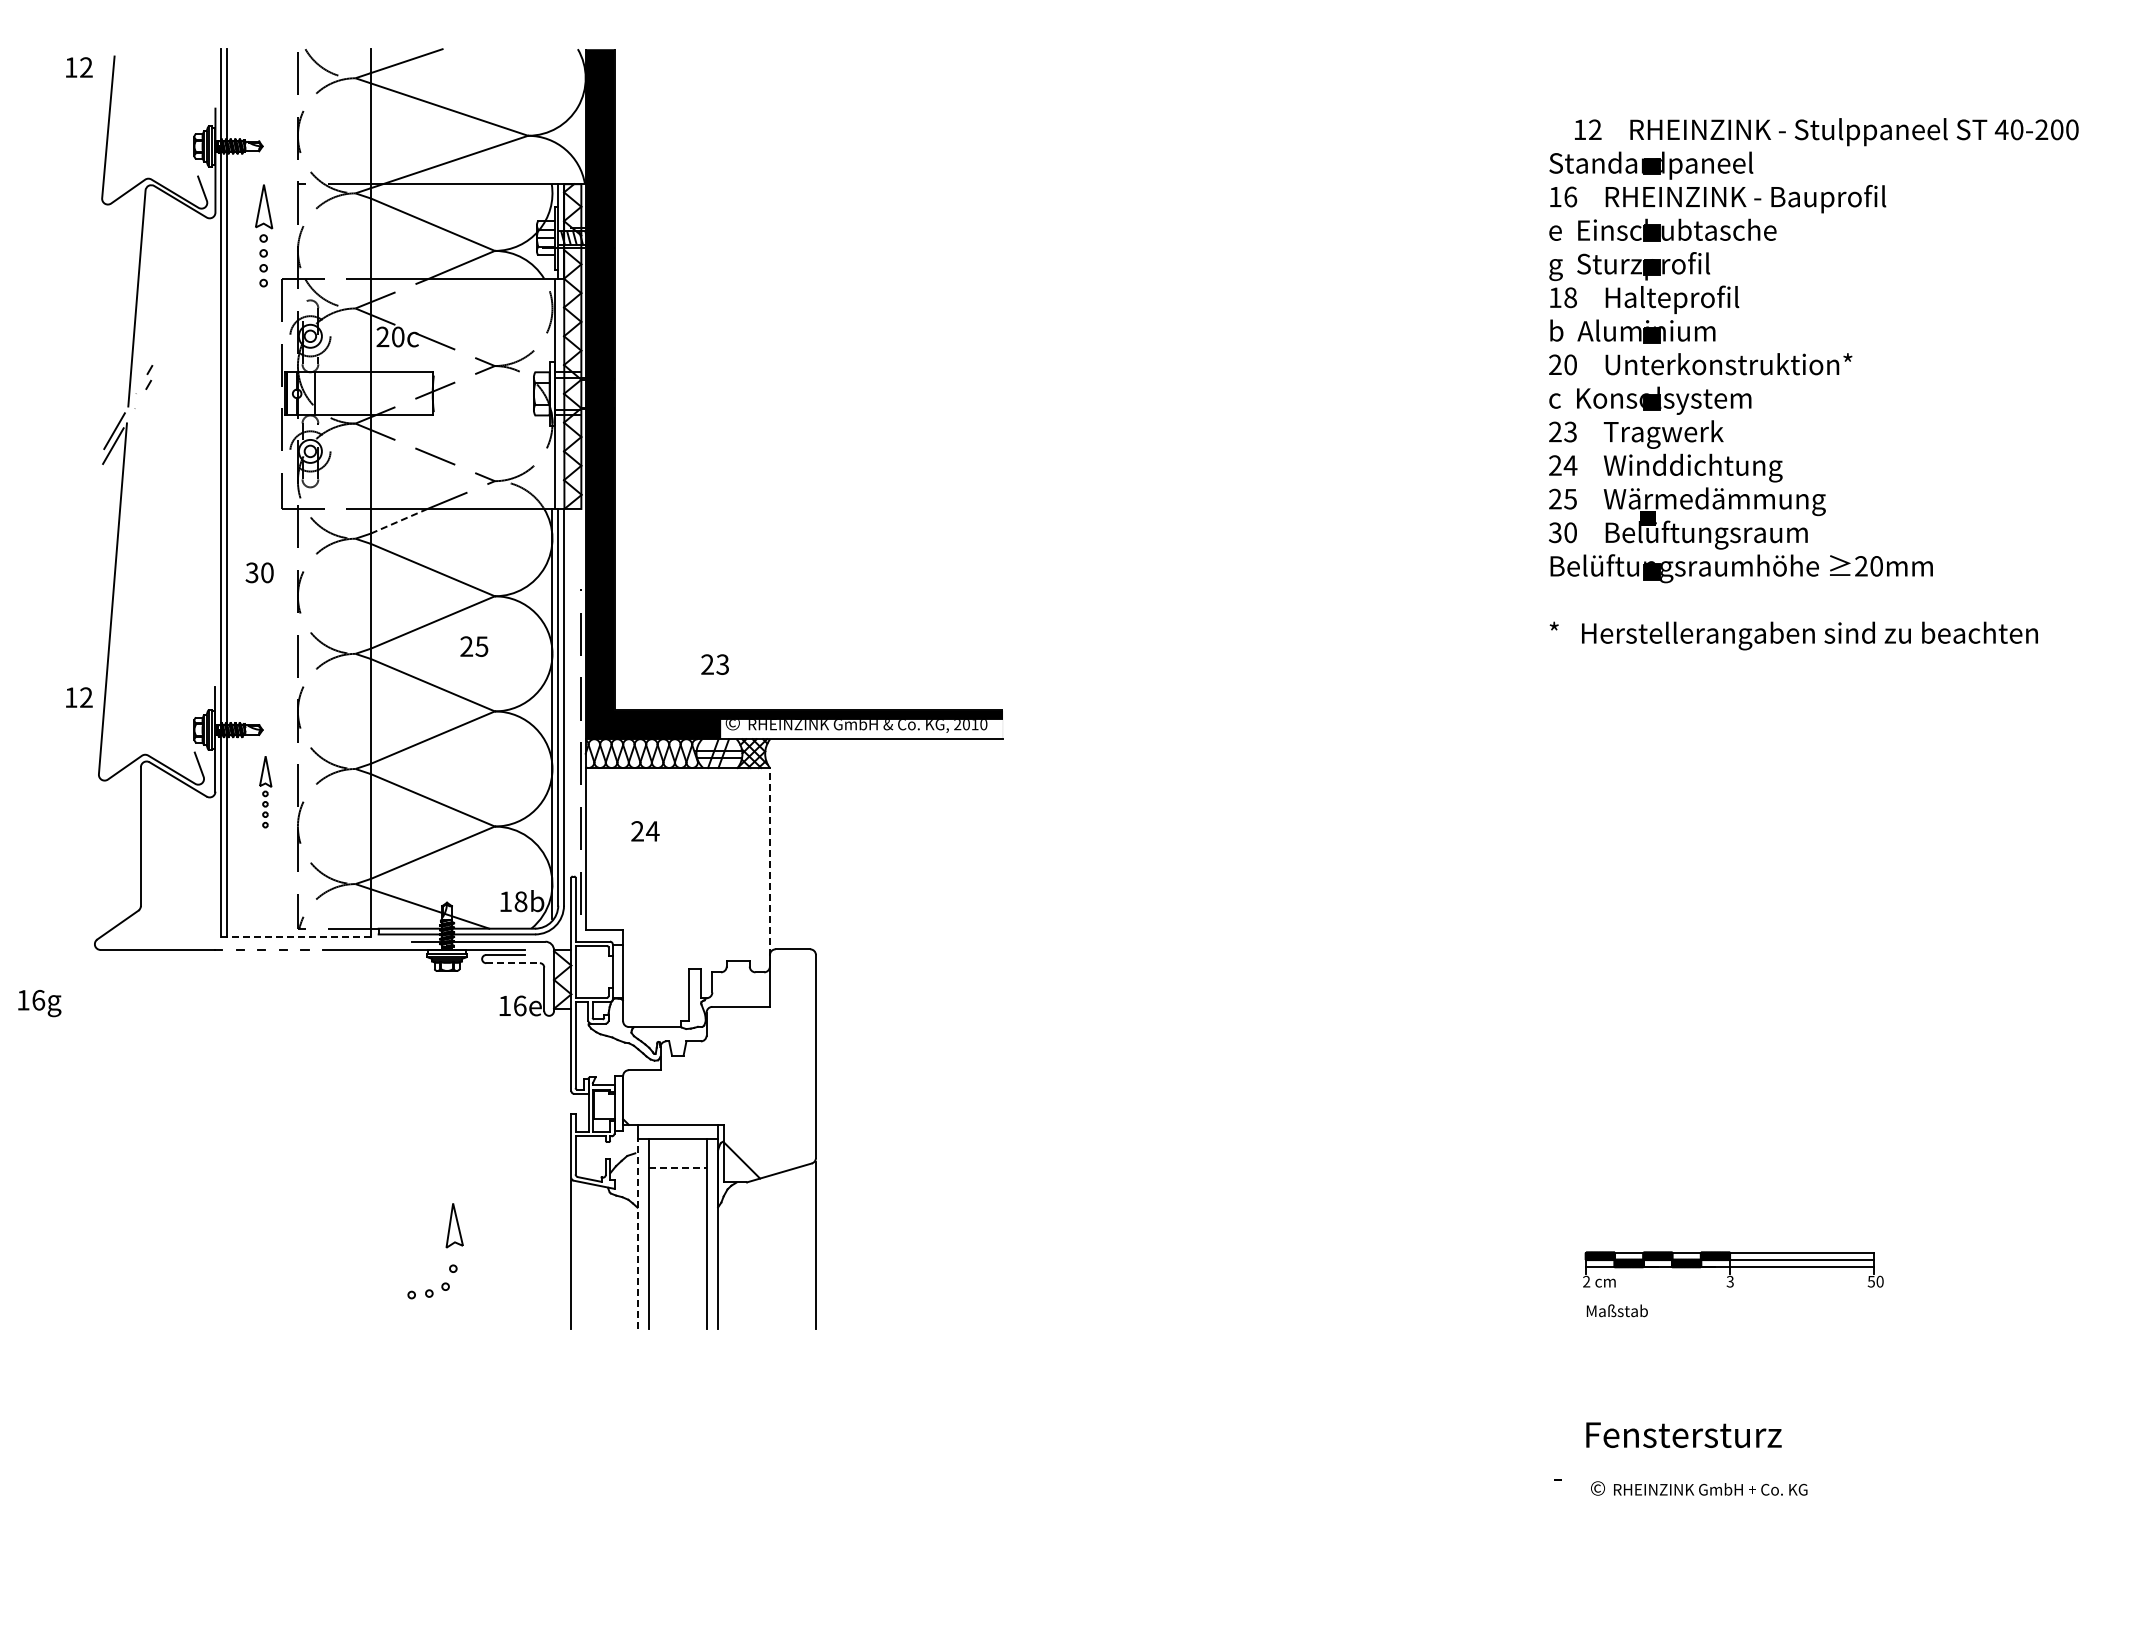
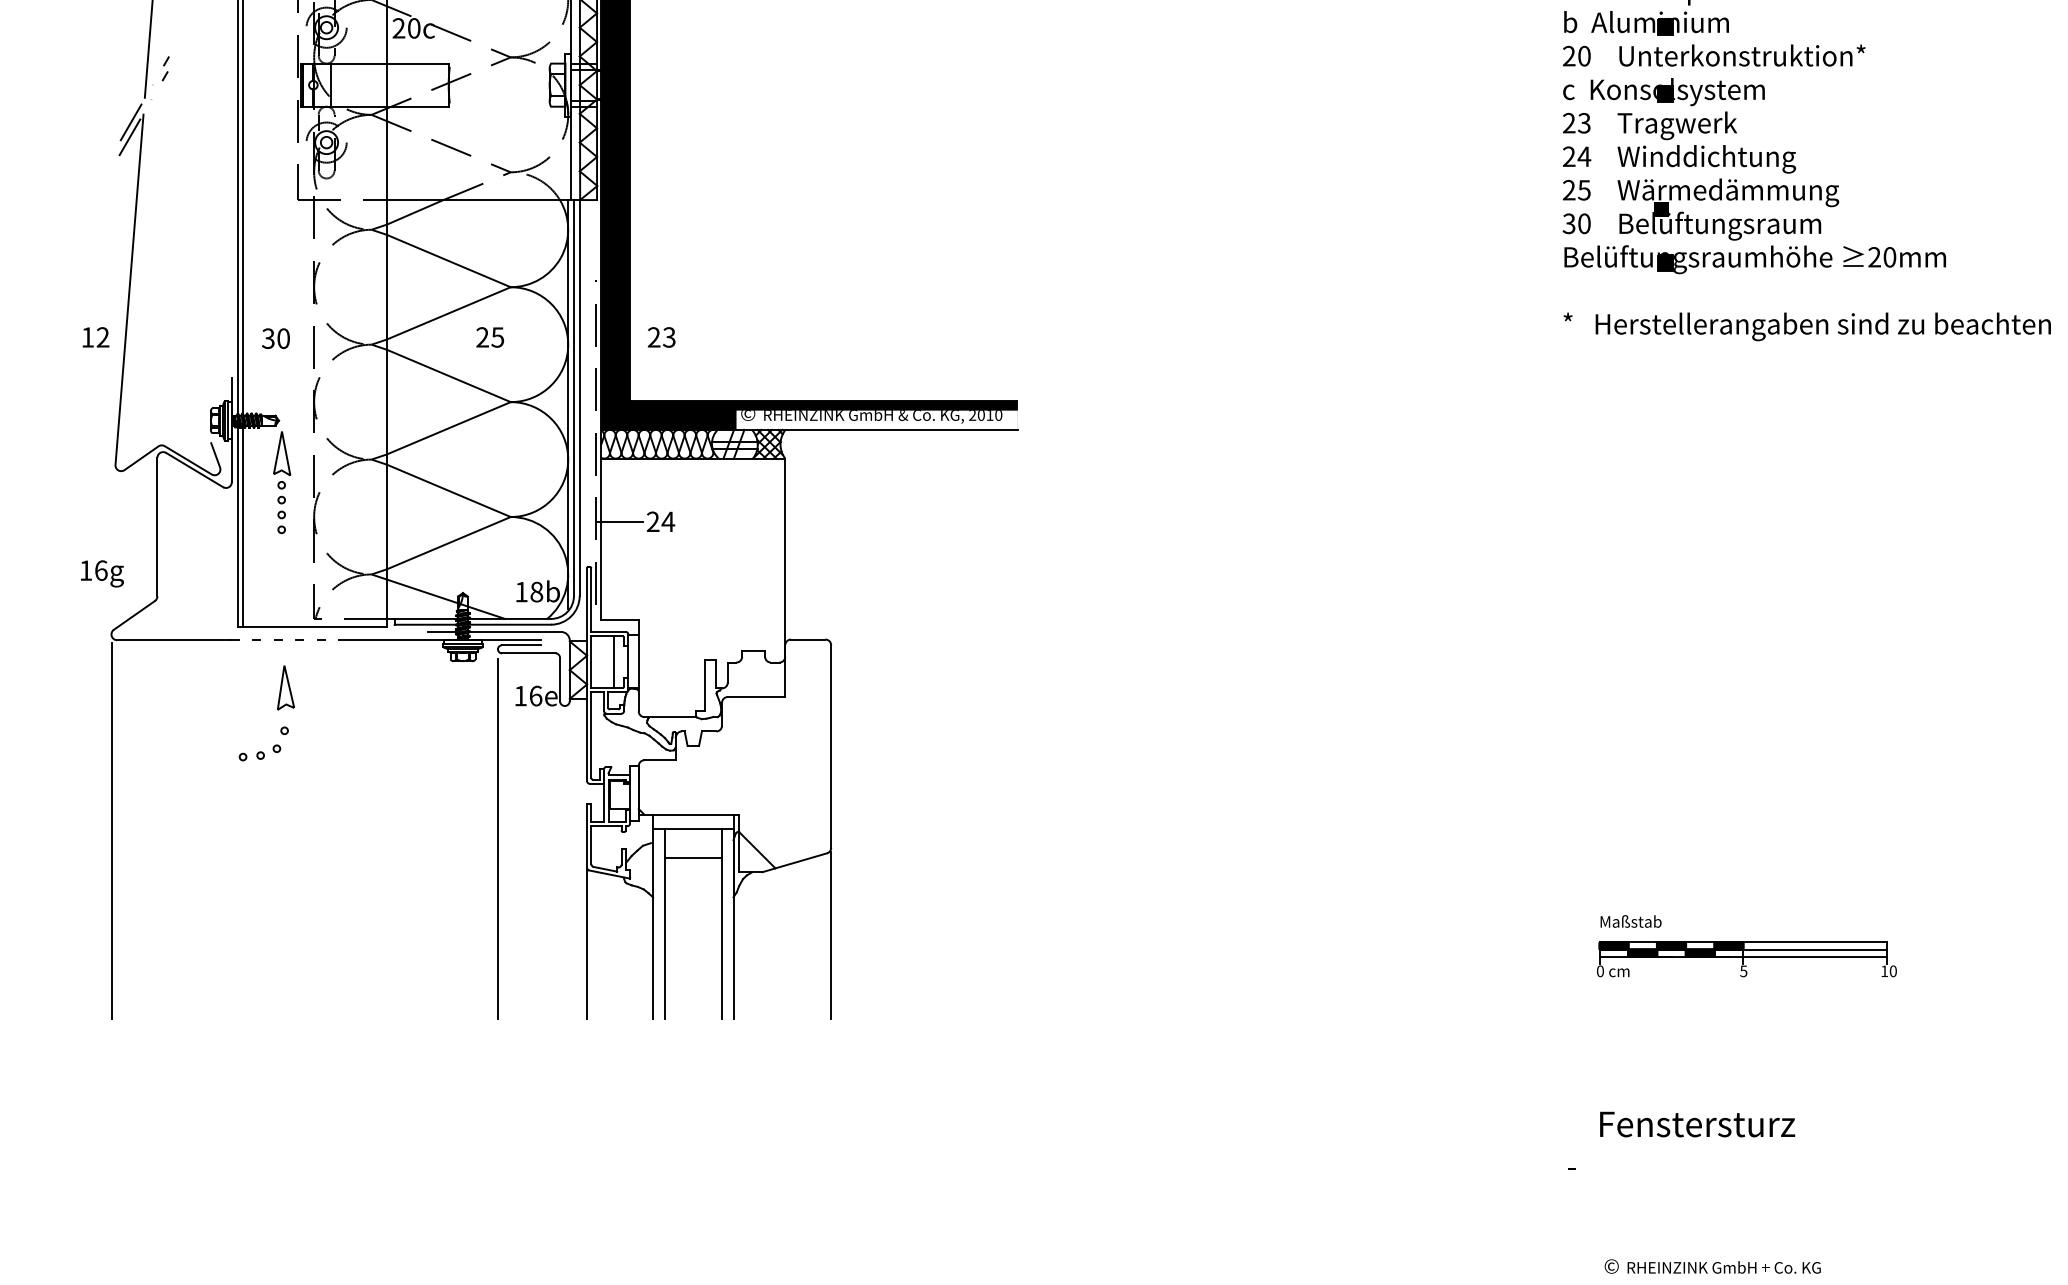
line: (399, 521) -> (415, 212), dashed -> solid
text: (259, 572) -> (275, 338), moved
text: (714, 664) -> (661, 337), moved
text: (79, 697) -> (96, 337), moved
part: (265, 791) -> (281, 482), size x1.43
line: (603, 831) -> (619, 521), added
line: (769, 866) -> (784, 556), dashed -> solid
line: (296, 936) -> (312, 626), dashed -> solid
line: (513, 963) -> (529, 653), dashed -> solid
line: (598, 971) -> (614, 661), added
text: (39, 1003) -> (102, 573), moved
line: (95, 1141) -> (112, 831), added
line: (482, 1148) -> (498, 838), added
line: (677, 1168) -> (692, 858), dashed -> solid
line: (637, 1234) -> (653, 924), dashed -> solid
part: (445, 1247) -> (276, 709), moved
text: (1730, 1280) -> (1743, 970), 3 -> 5
text: (1586, 1281) -> (1600, 971), 2 -> 0
text: (1870, 1281) -> (1883, 971), 50 -> 10
text: (1616, 1310) -> (1630, 921), moved
text: (1699, 1488) -> (1713, 1266), moved

